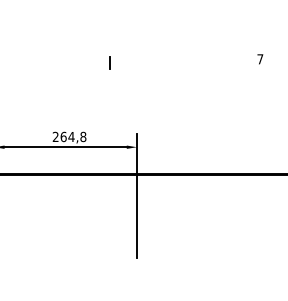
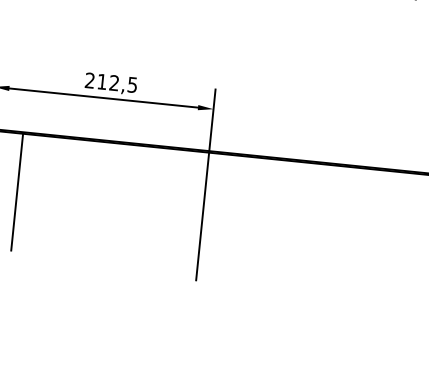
text: (73, 136) -> (117, 82), 264,8 -> 212,5
line: (16, 213) -> (17, 192), added

